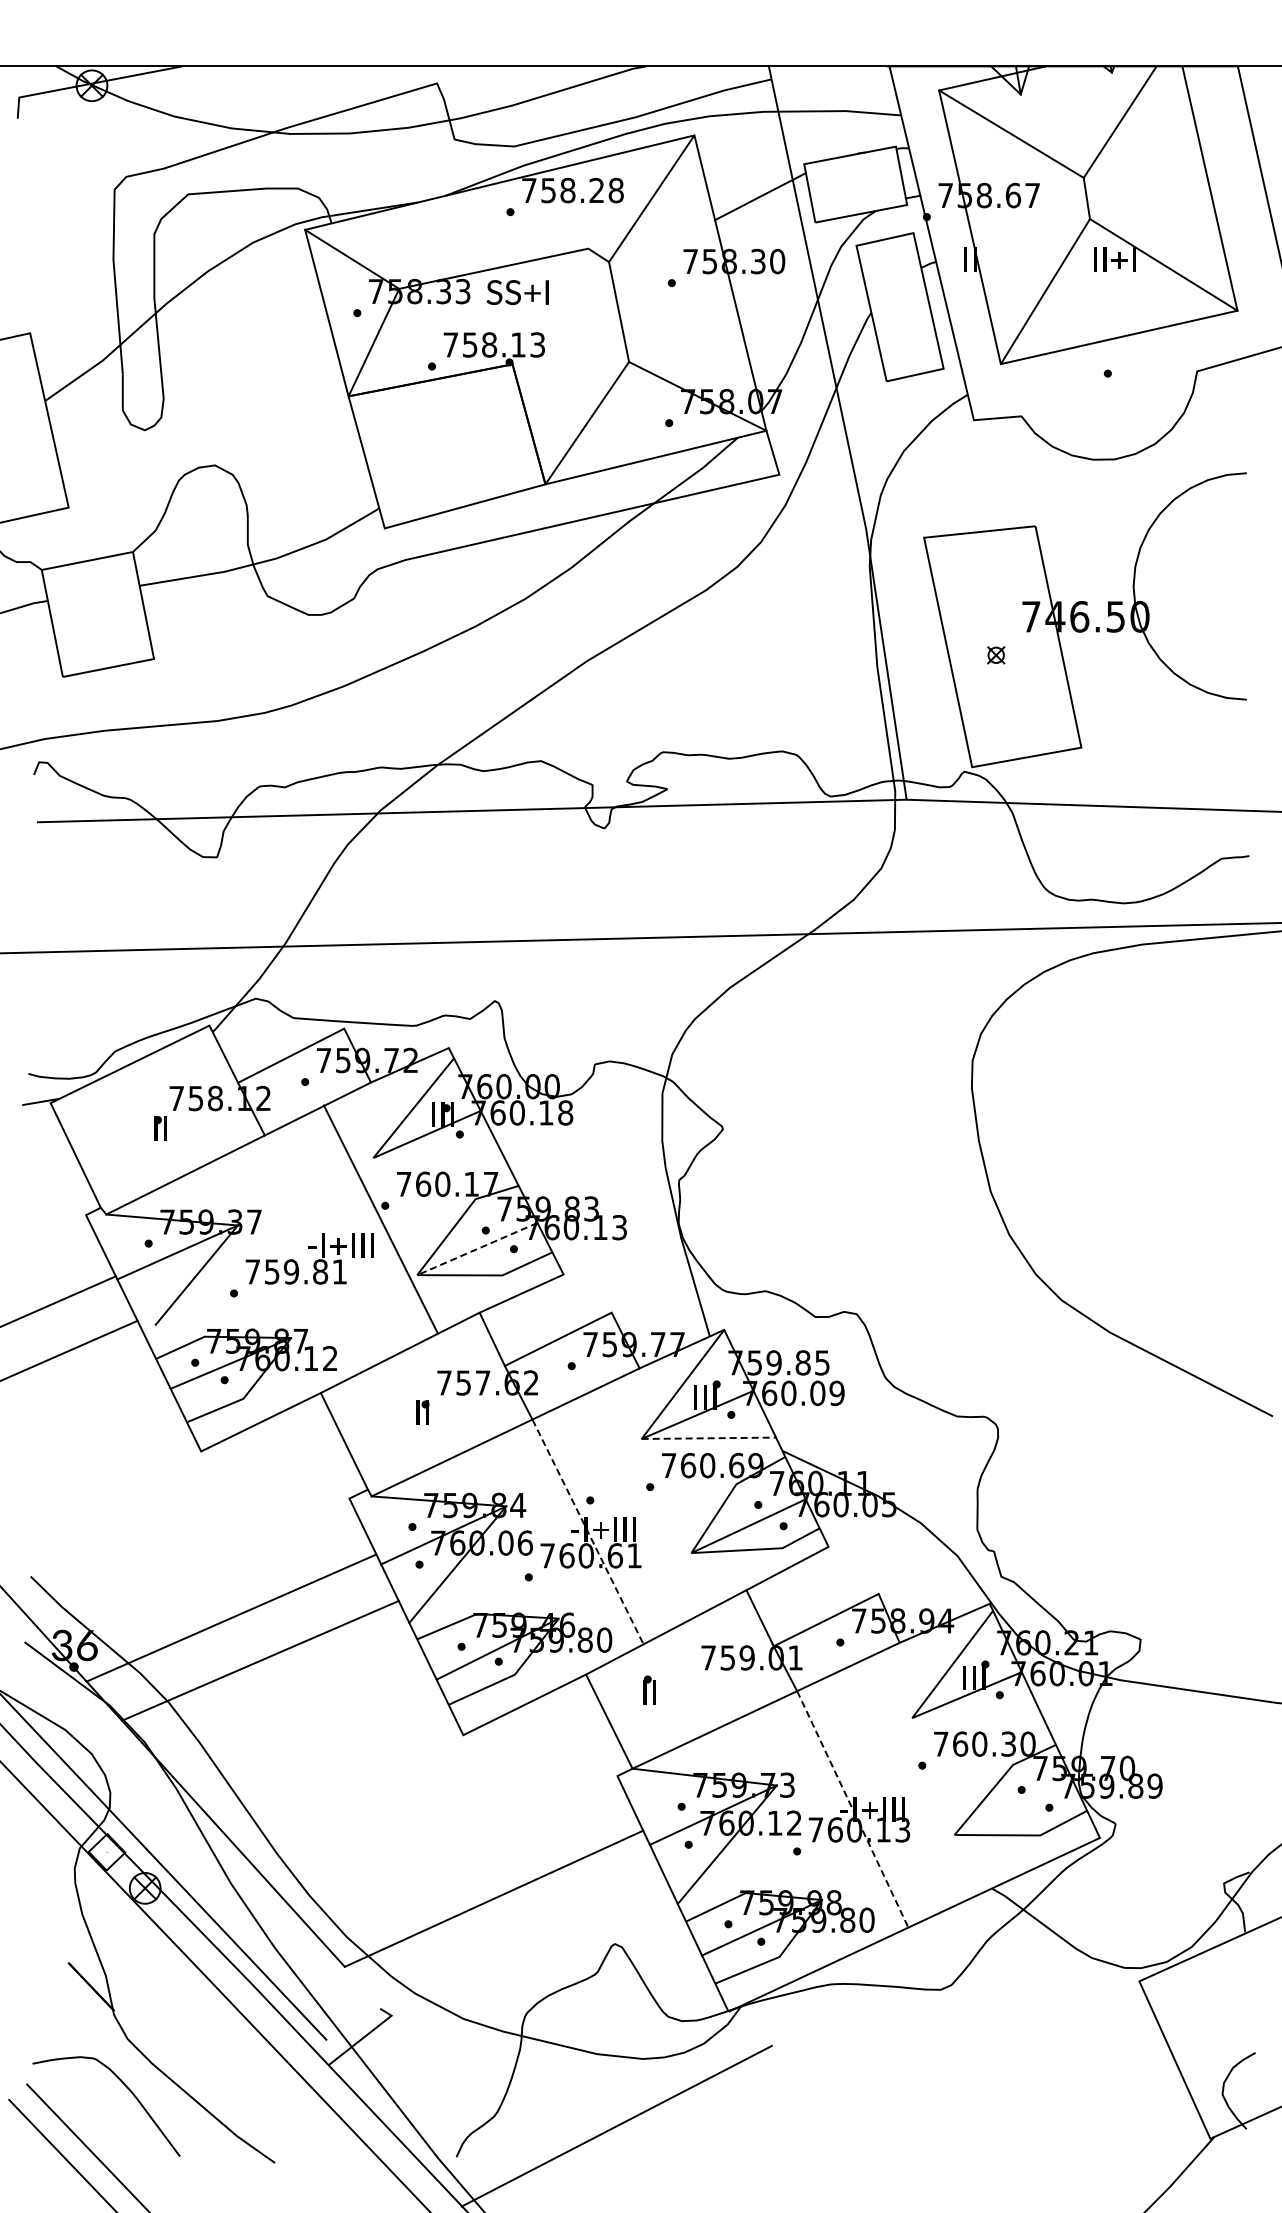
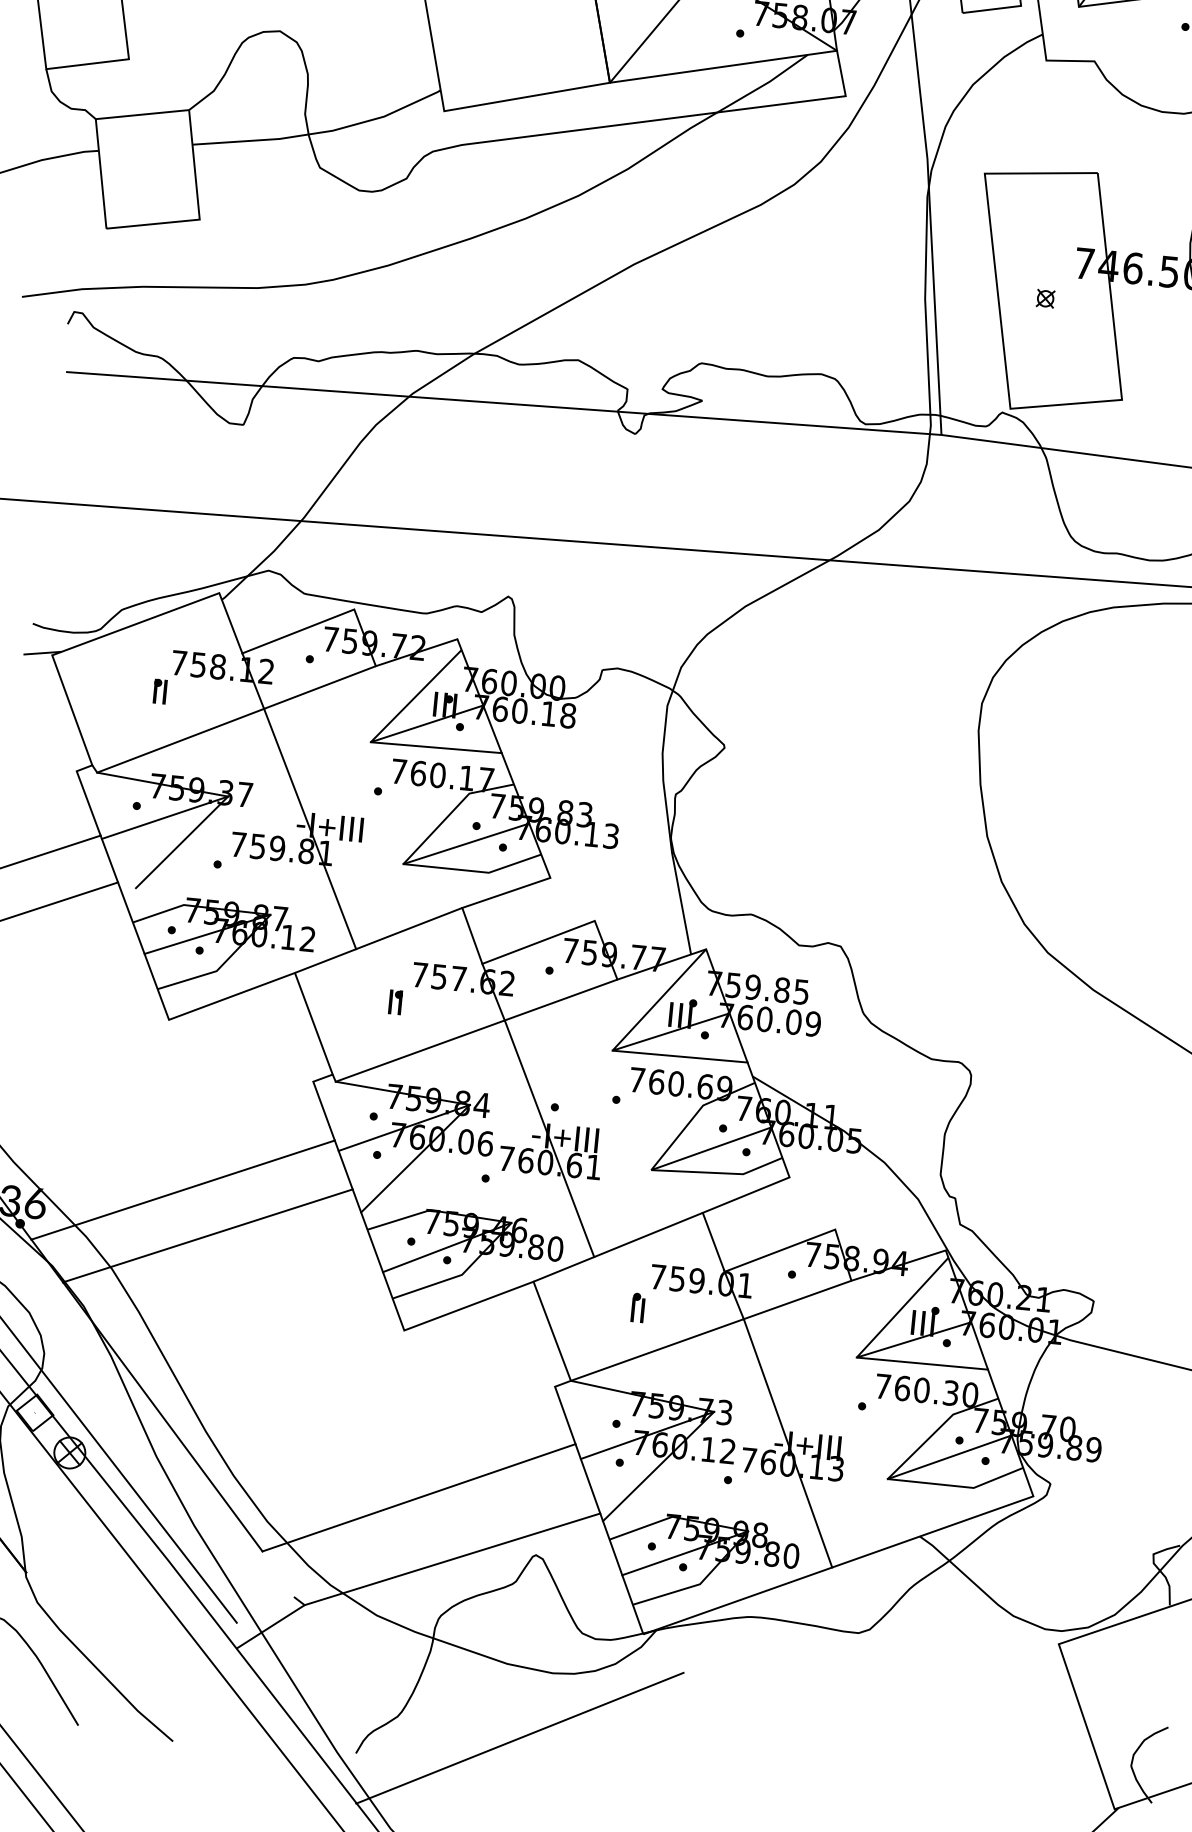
line: (438, 1157) -> (436, 748), added
line: (380, 1219) -> (309, 828), moved
line: (477, 1249) -> (466, 844), dashed -> solid
line: (709, 1438) -> (680, 1056), dashed -> solid
line: (588, 1532) -> (549, 1139), dashed -> solid
part: (649, 1689) -> (637, 1307), moved
line: (977, 1717) -> (922, 1363), added
line: (1013, 1807) -> (949, 1457), added
line: (852, 1809) -> (787, 1443), dashed -> solid
line: (532, 1955) -> (452, 1558), added

